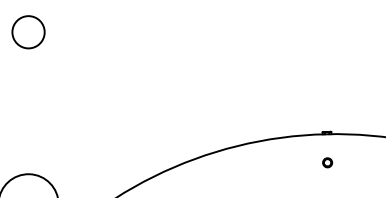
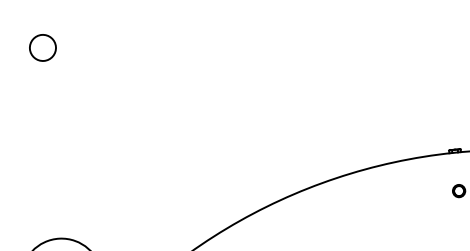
circle: (28, 32) -> (42, 48), size x0.6

